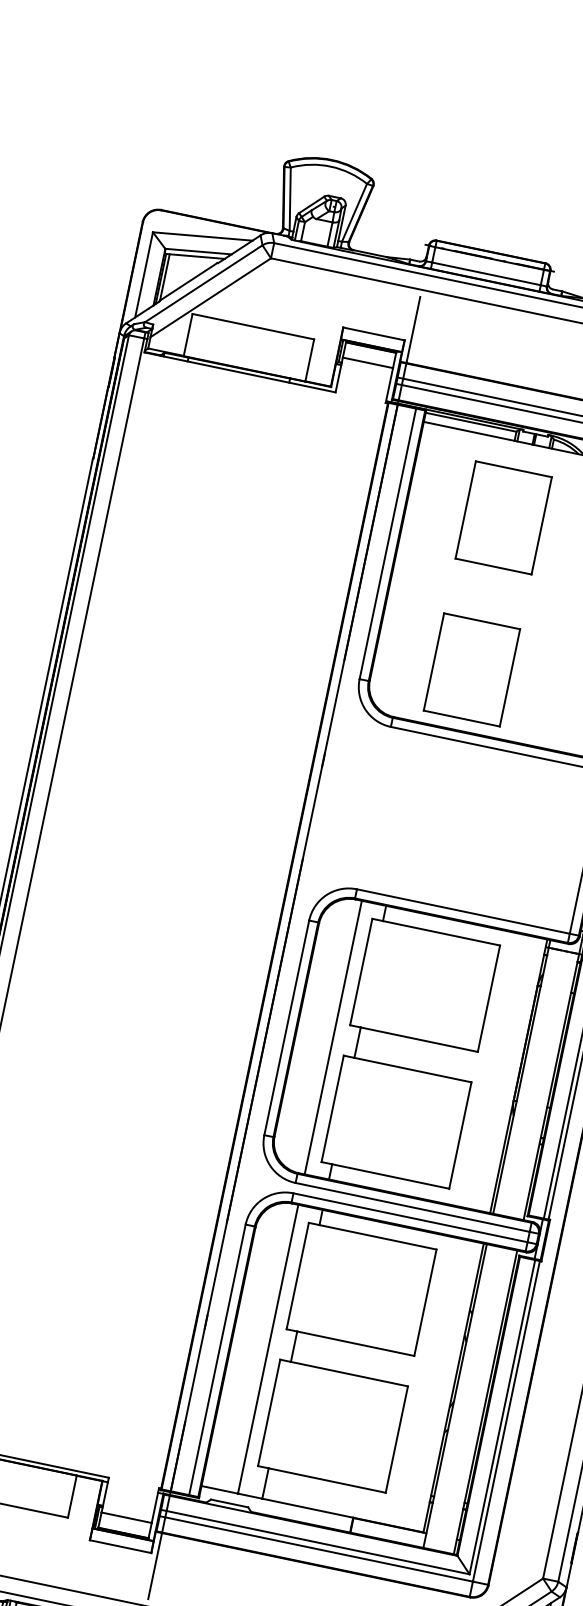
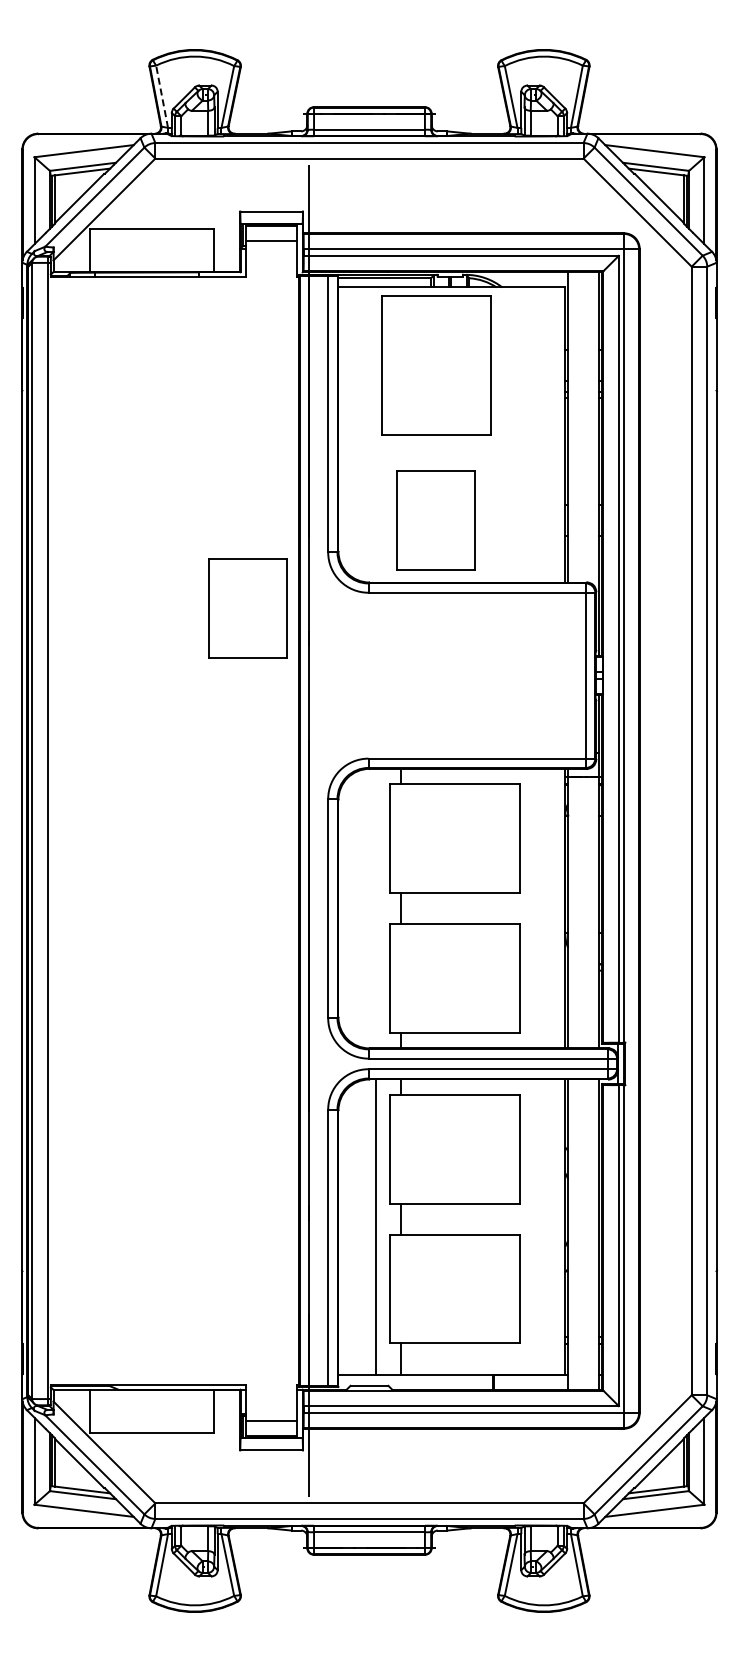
line: (290, 199) -> (162, 96), solid -> dashed
part: (503, 517) -> (435, 364), size x1.4
part: (269, 717) -> (247, 608), added
line: (333, 1037) -> (375, 908), removed

